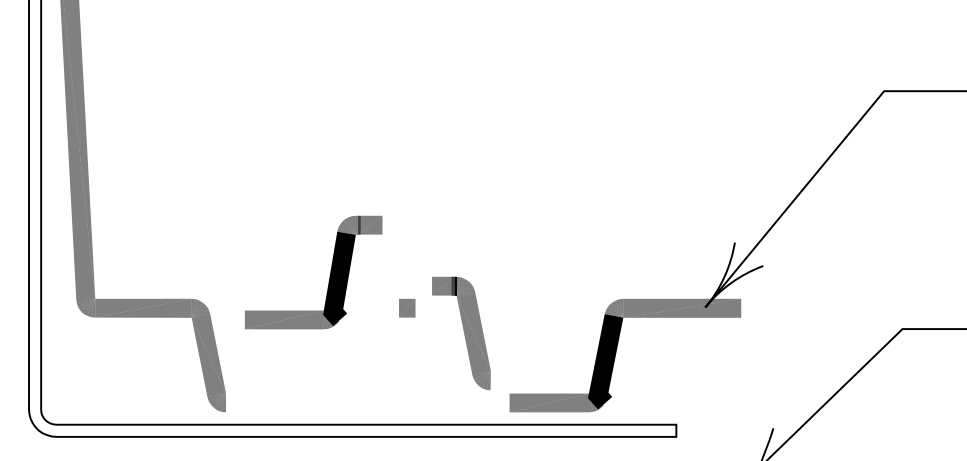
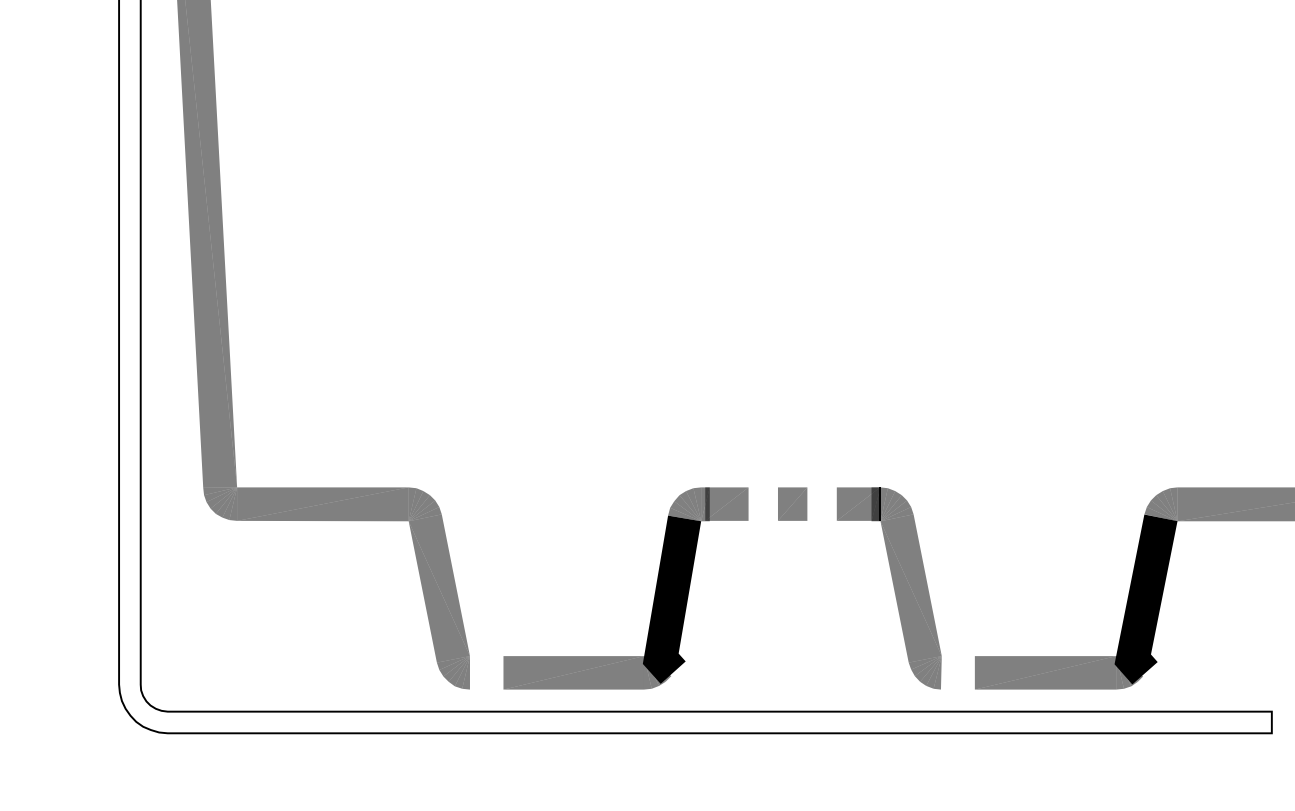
part: (329, 275) -> (654, 593), moved
part: (461, 332) -> (889, 586), moved

